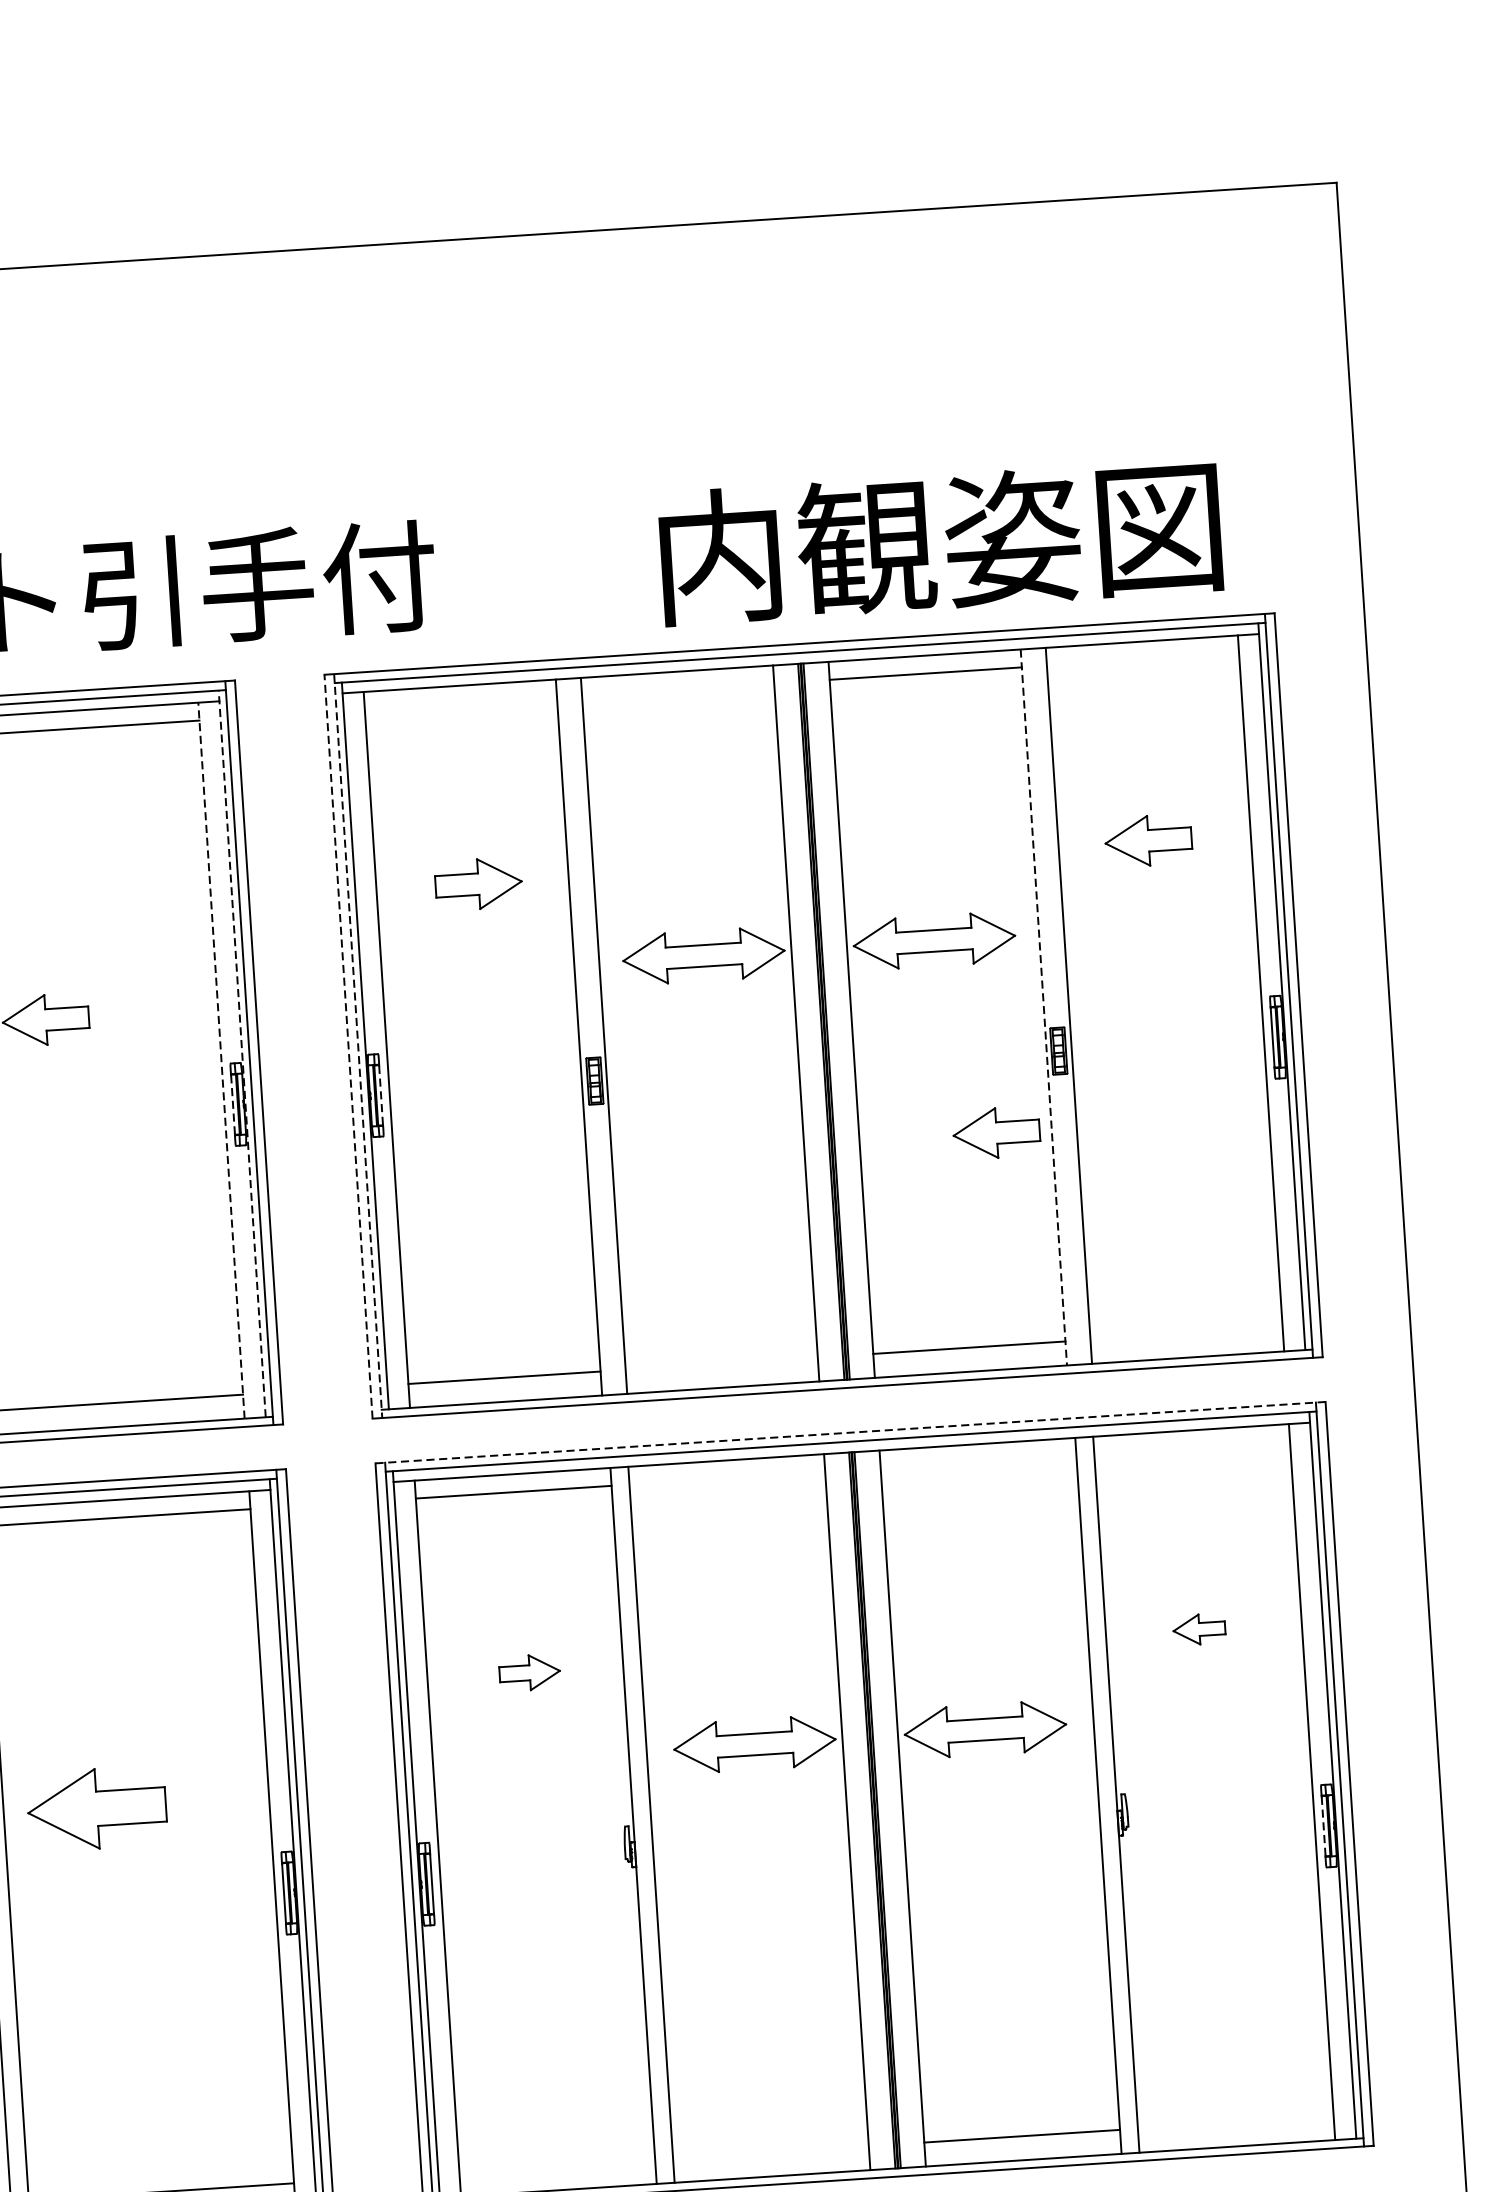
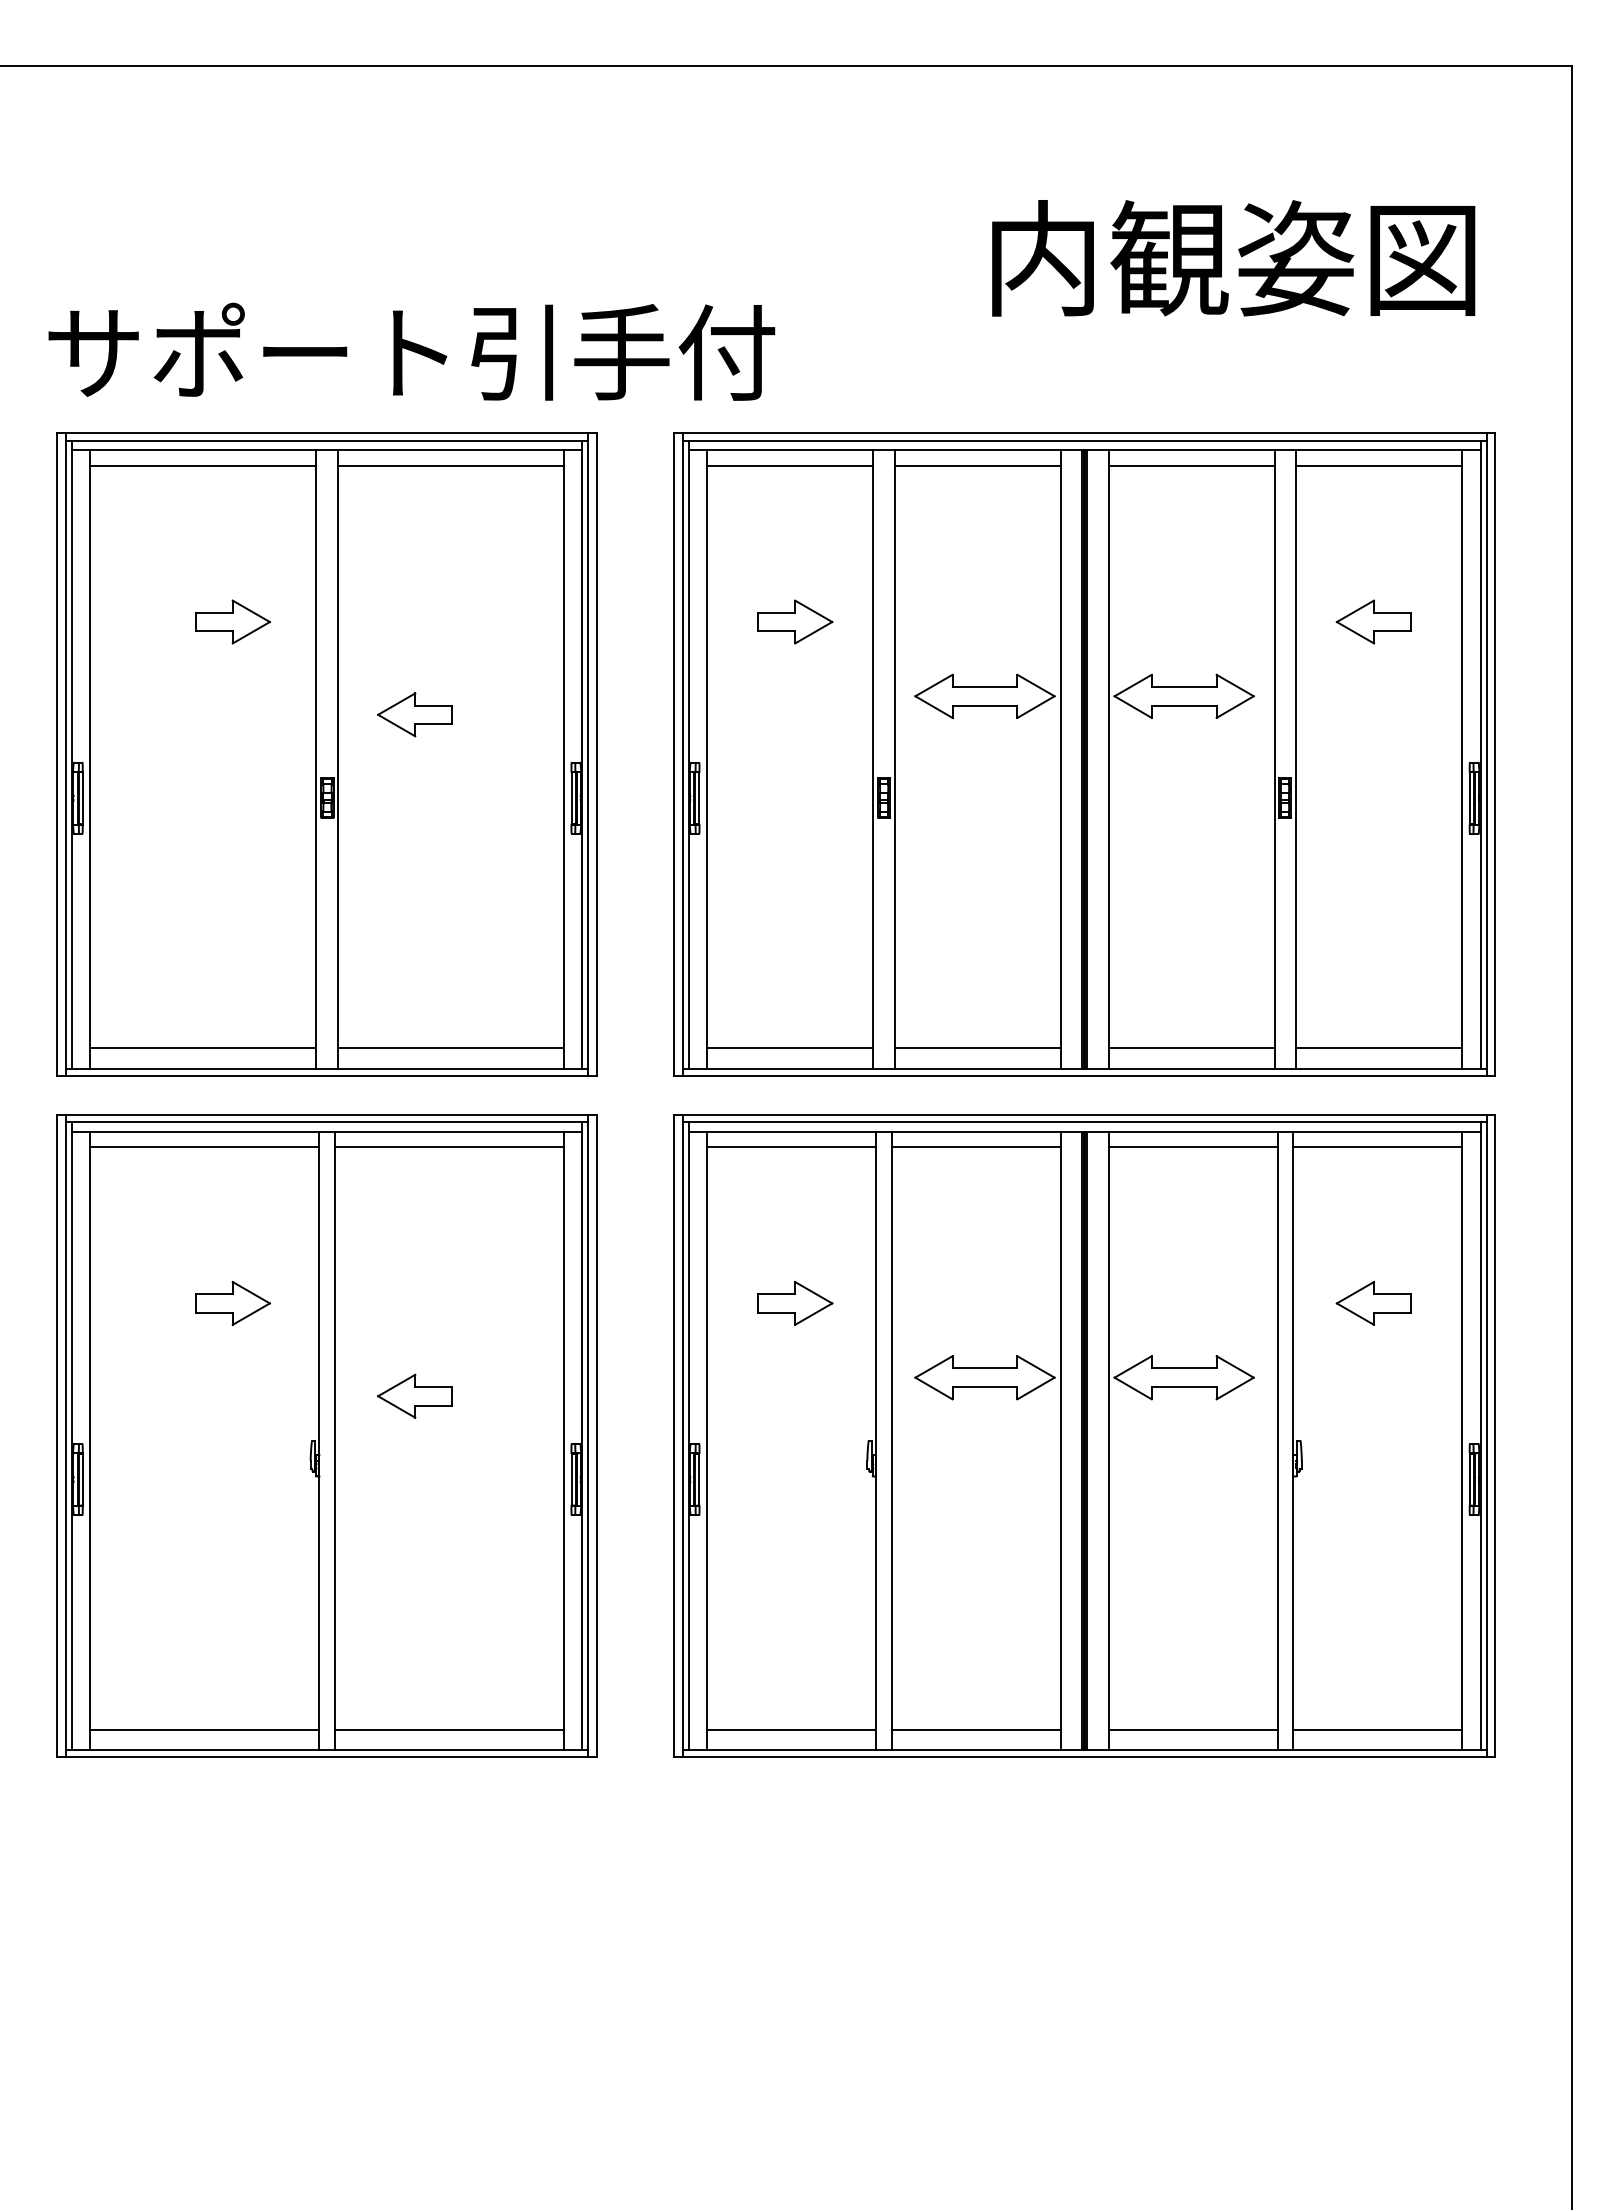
text: (940, 542) -> (1233, 258), moved
line: (1143, 659) -> (1379, 465), added
line: (677, 689) -> (977, 465), added
line: (460, 703) -> (789, 465), added
line: (1043, 1008) -> (1274, 760), dashed -> solid
line: (348, 1046) -> (674, 754), dashed -> solid
line: (358, 1047) -> (682, 755), dashed -> solid
line: (242, 1053) -> (582, 754), dashed -> solid
line: (221, 1060) -> (564, 759), dashed -> solid
line: (381, 1095) -> (699, 798), dashed -> solid
line: (233, 1105) -> (571, 798), dashed -> solid
part: (996, 1132) -> (1226, 864), removed
line: (1186, 1333) -> (1379, 1048), added
line: (721, 1364) -> (977, 1048), added
line: (851, 1432) -> (1085, 1114), dashed -> solid
line: (1191, 1448) -> (1377, 1147), added
line: (977, 1462) -> (1192, 1147), added
line: (726, 1478) -> (975, 1147), added
part: (1199, 1629) -> (1373, 1303), size x1.67
part: (530, 1672) -> (795, 1303), size x1.43
part: (95, 1807) -> (414, 1395), size x0.62
line: (1323, 1827) -> (1469, 1480), dashed -> solid
line: (1235, 2122) -> (1377, 1729), added
line: (770, 2152) -> (975, 1729), added
line: (556, 2166) -> (790, 1729), added

